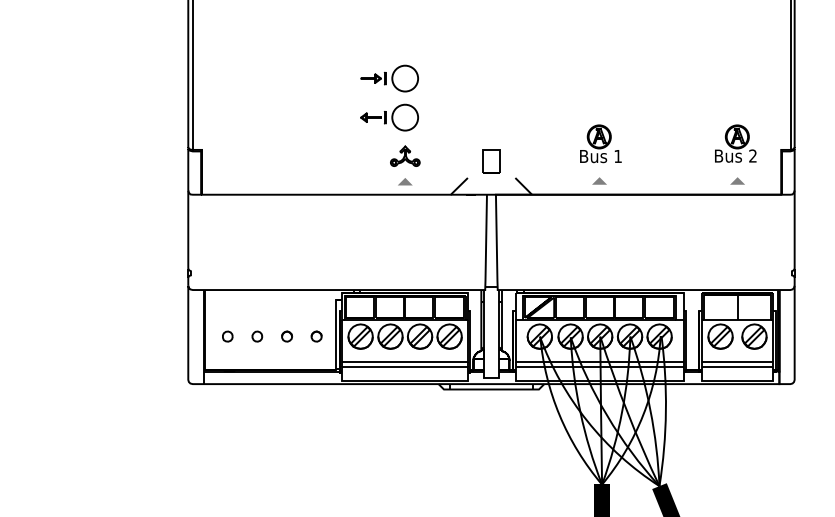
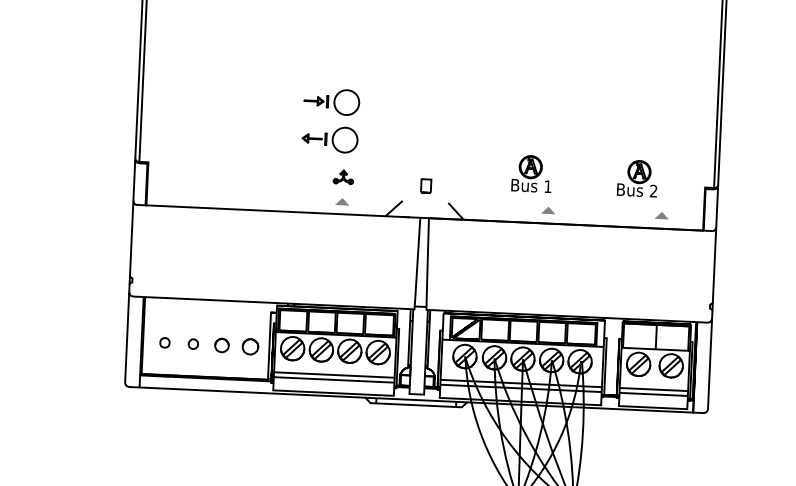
part: (735, 143) -> (637, 178), moved
part: (405, 155) -> (343, 176), size x0.7
part: (491, 161) -> (426, 186), size x0.6
part: (599, 180) -> (548, 209), moved
part: (286, 336) -> (221, 345), size x1.4
part: (316, 336) -> (250, 346), size x1.6

